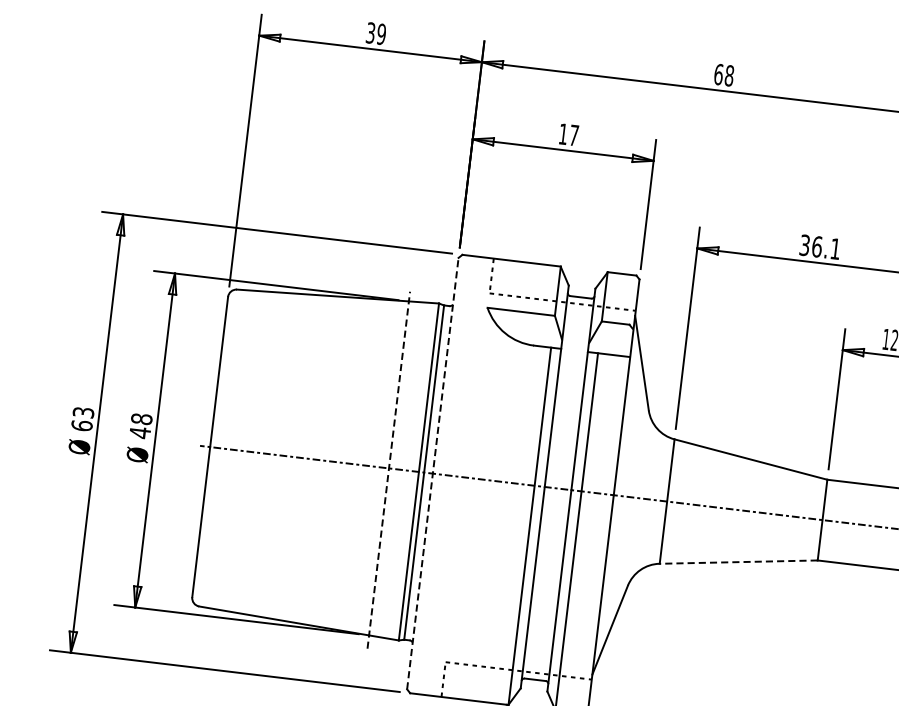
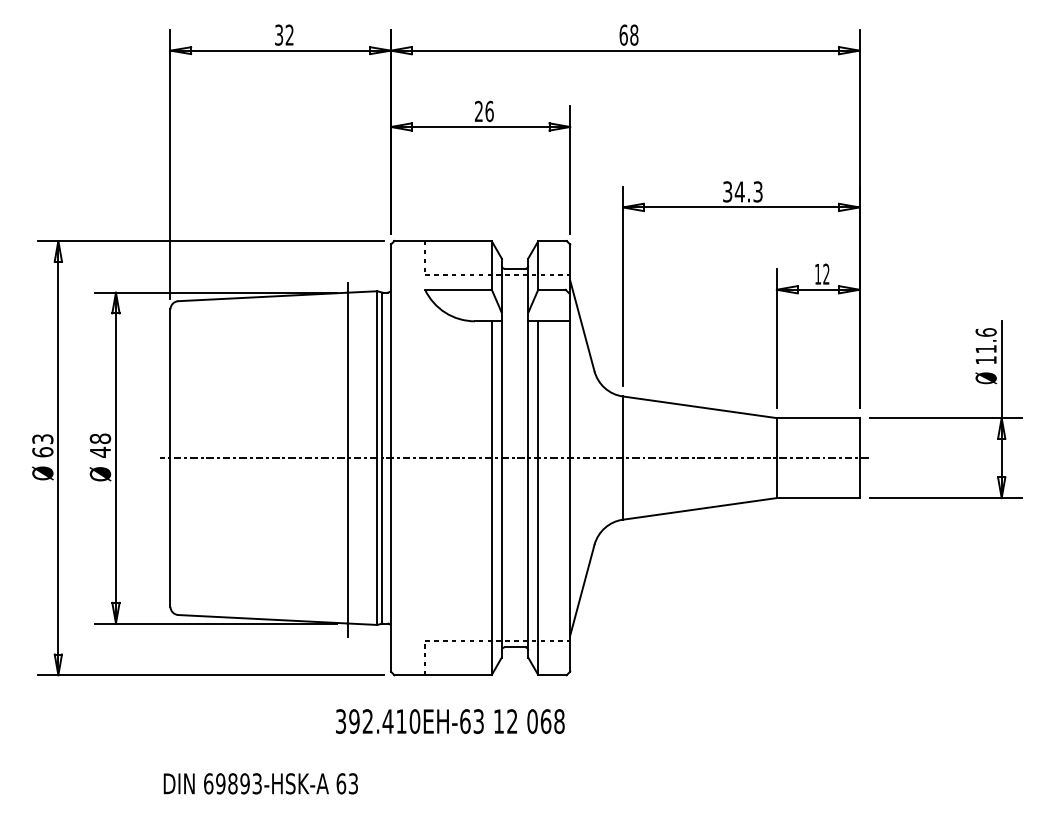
text: (381, 33) -> (289, 34), 39 -> 32
text: (569, 134) -> (484, 111), 17 -> 26
text: (825, 247) -> (748, 191), 36.1 -> 34.3
line: (388, 469) -> (347, 459), dashed -> solid
line: (433, 474) -> (391, 458), dashed -> solid
line: (738, 561) -> (699, 508), dashed -> solid

